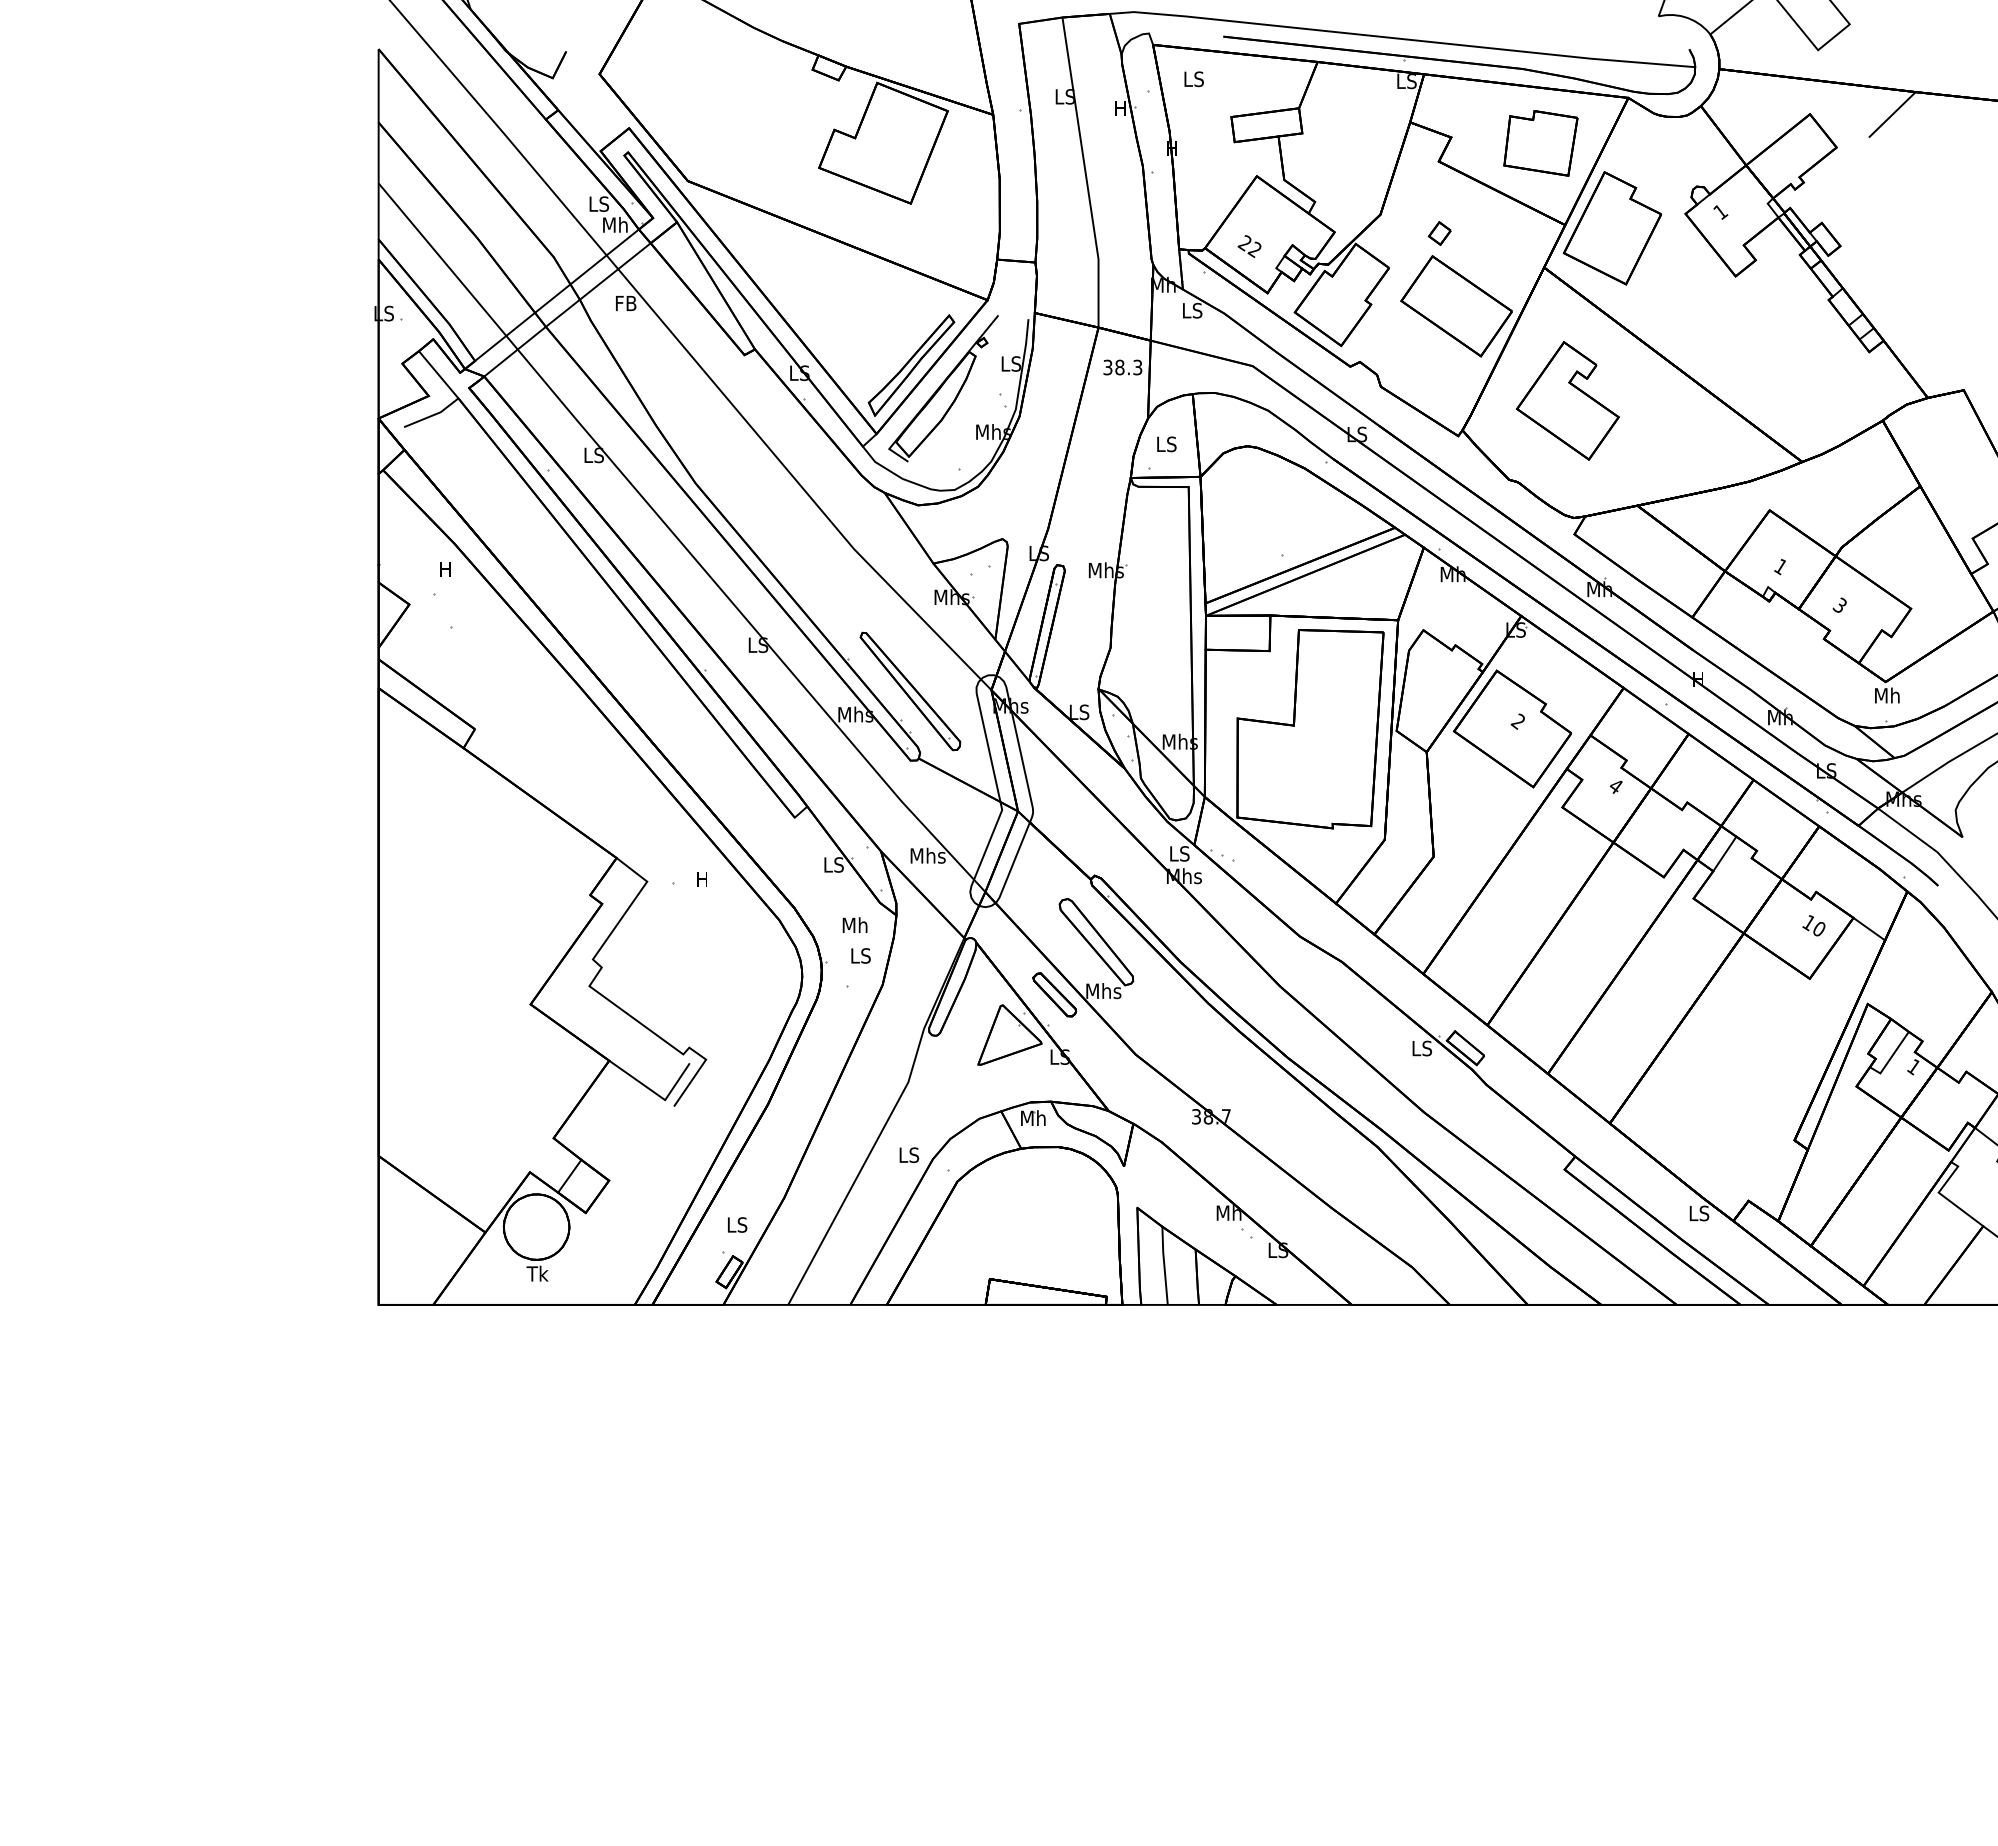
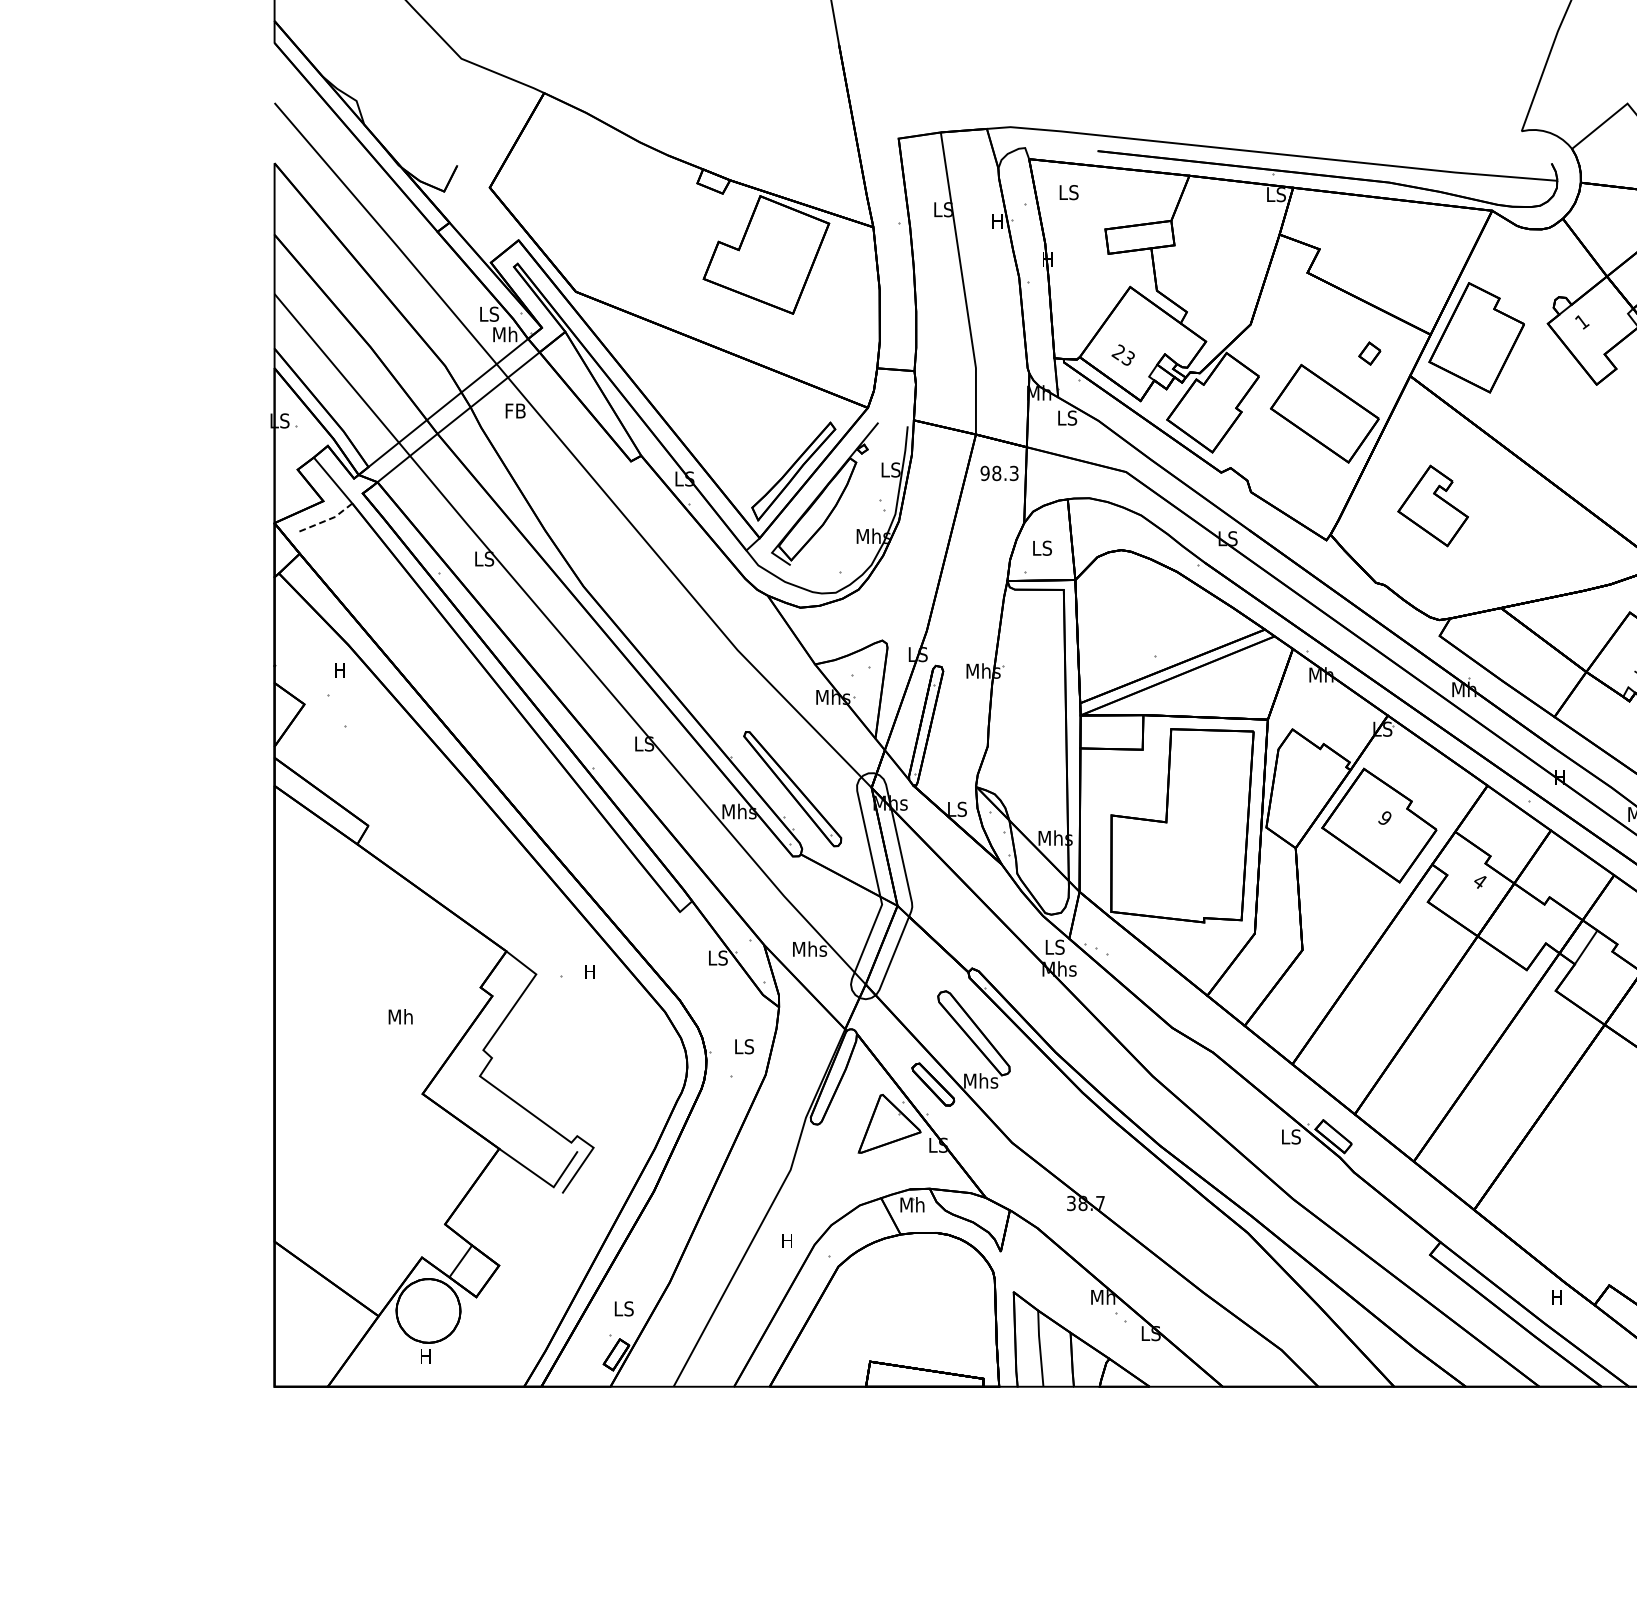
part: (1540, 143) -> (1406, 255), removed
part: (1439, 233) -> (1369, 353), moved
text: (1254, 249) -> (1127, 358), 22 -> 23
text: (1107, 367) -> (984, 473), 38.3 -> 98.3
part: (1567, 400) -> (1432, 505), size x0.7
line: (433, 415) -> (328, 520), solid -> dashed
text: (1517, 721) -> (1384, 818), 2 -> 9
text: (854, 924) -> (400, 1016), moved
text: (909, 1155) -> (791, 1241), LS -> H
text: (1699, 1213) -> (1561, 1297), LS -> H
text: (537, 1273) -> (429, 1356), Tk -> H

